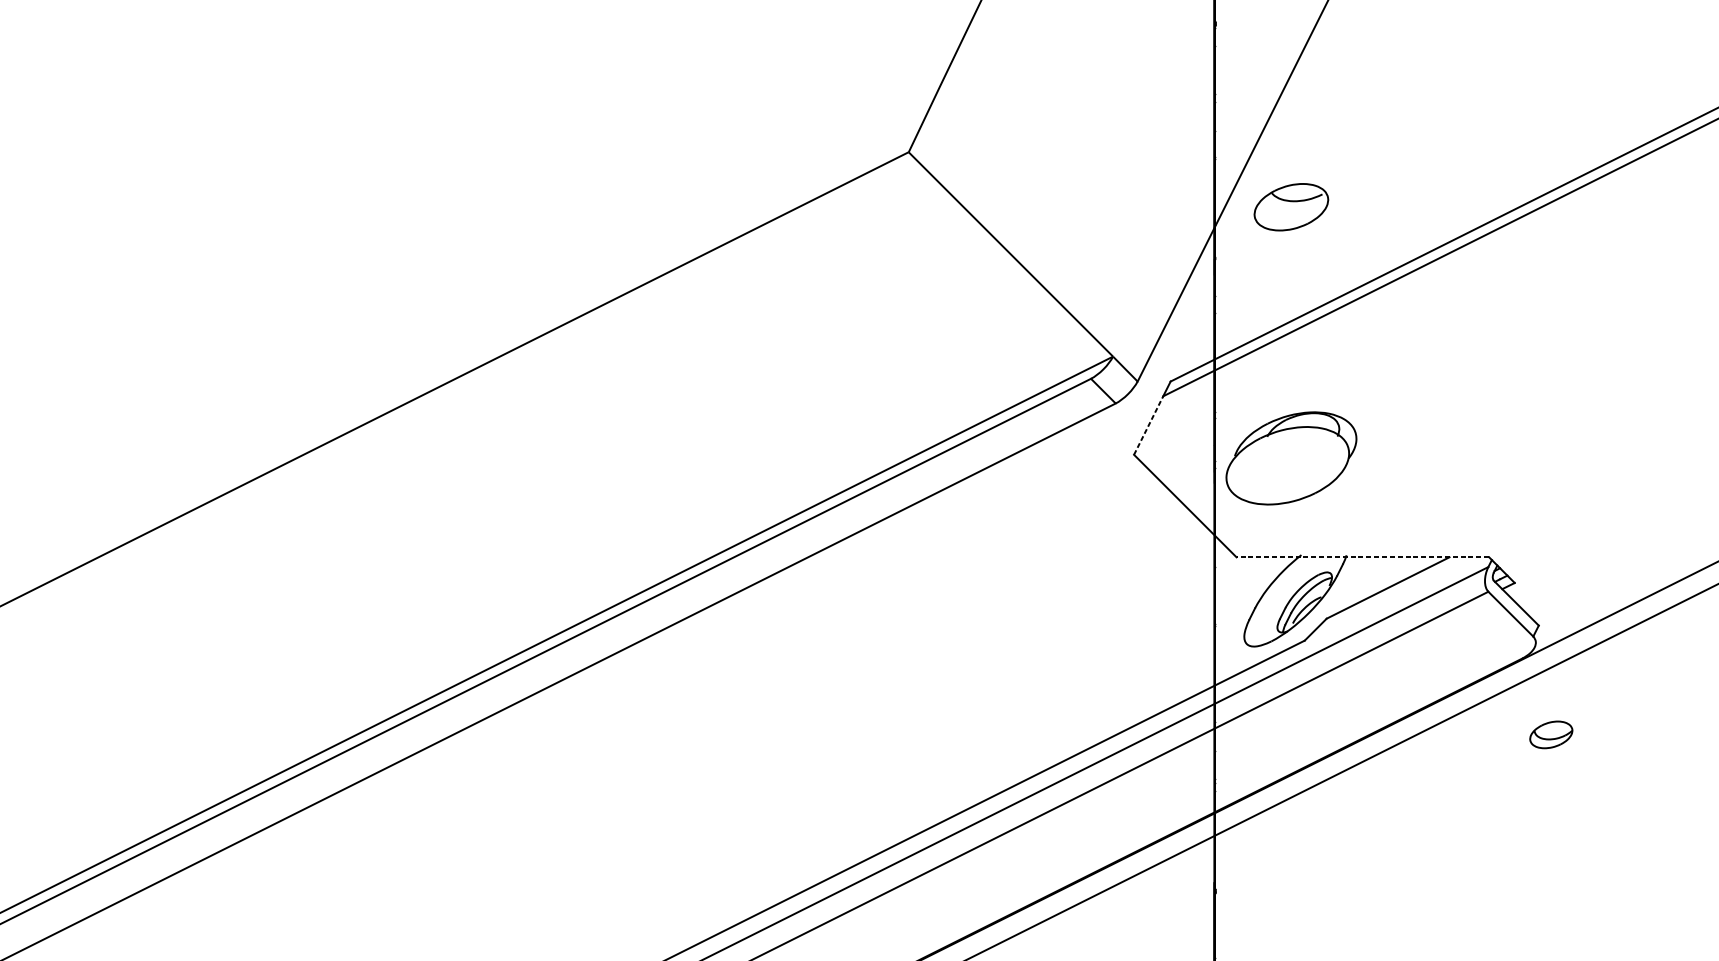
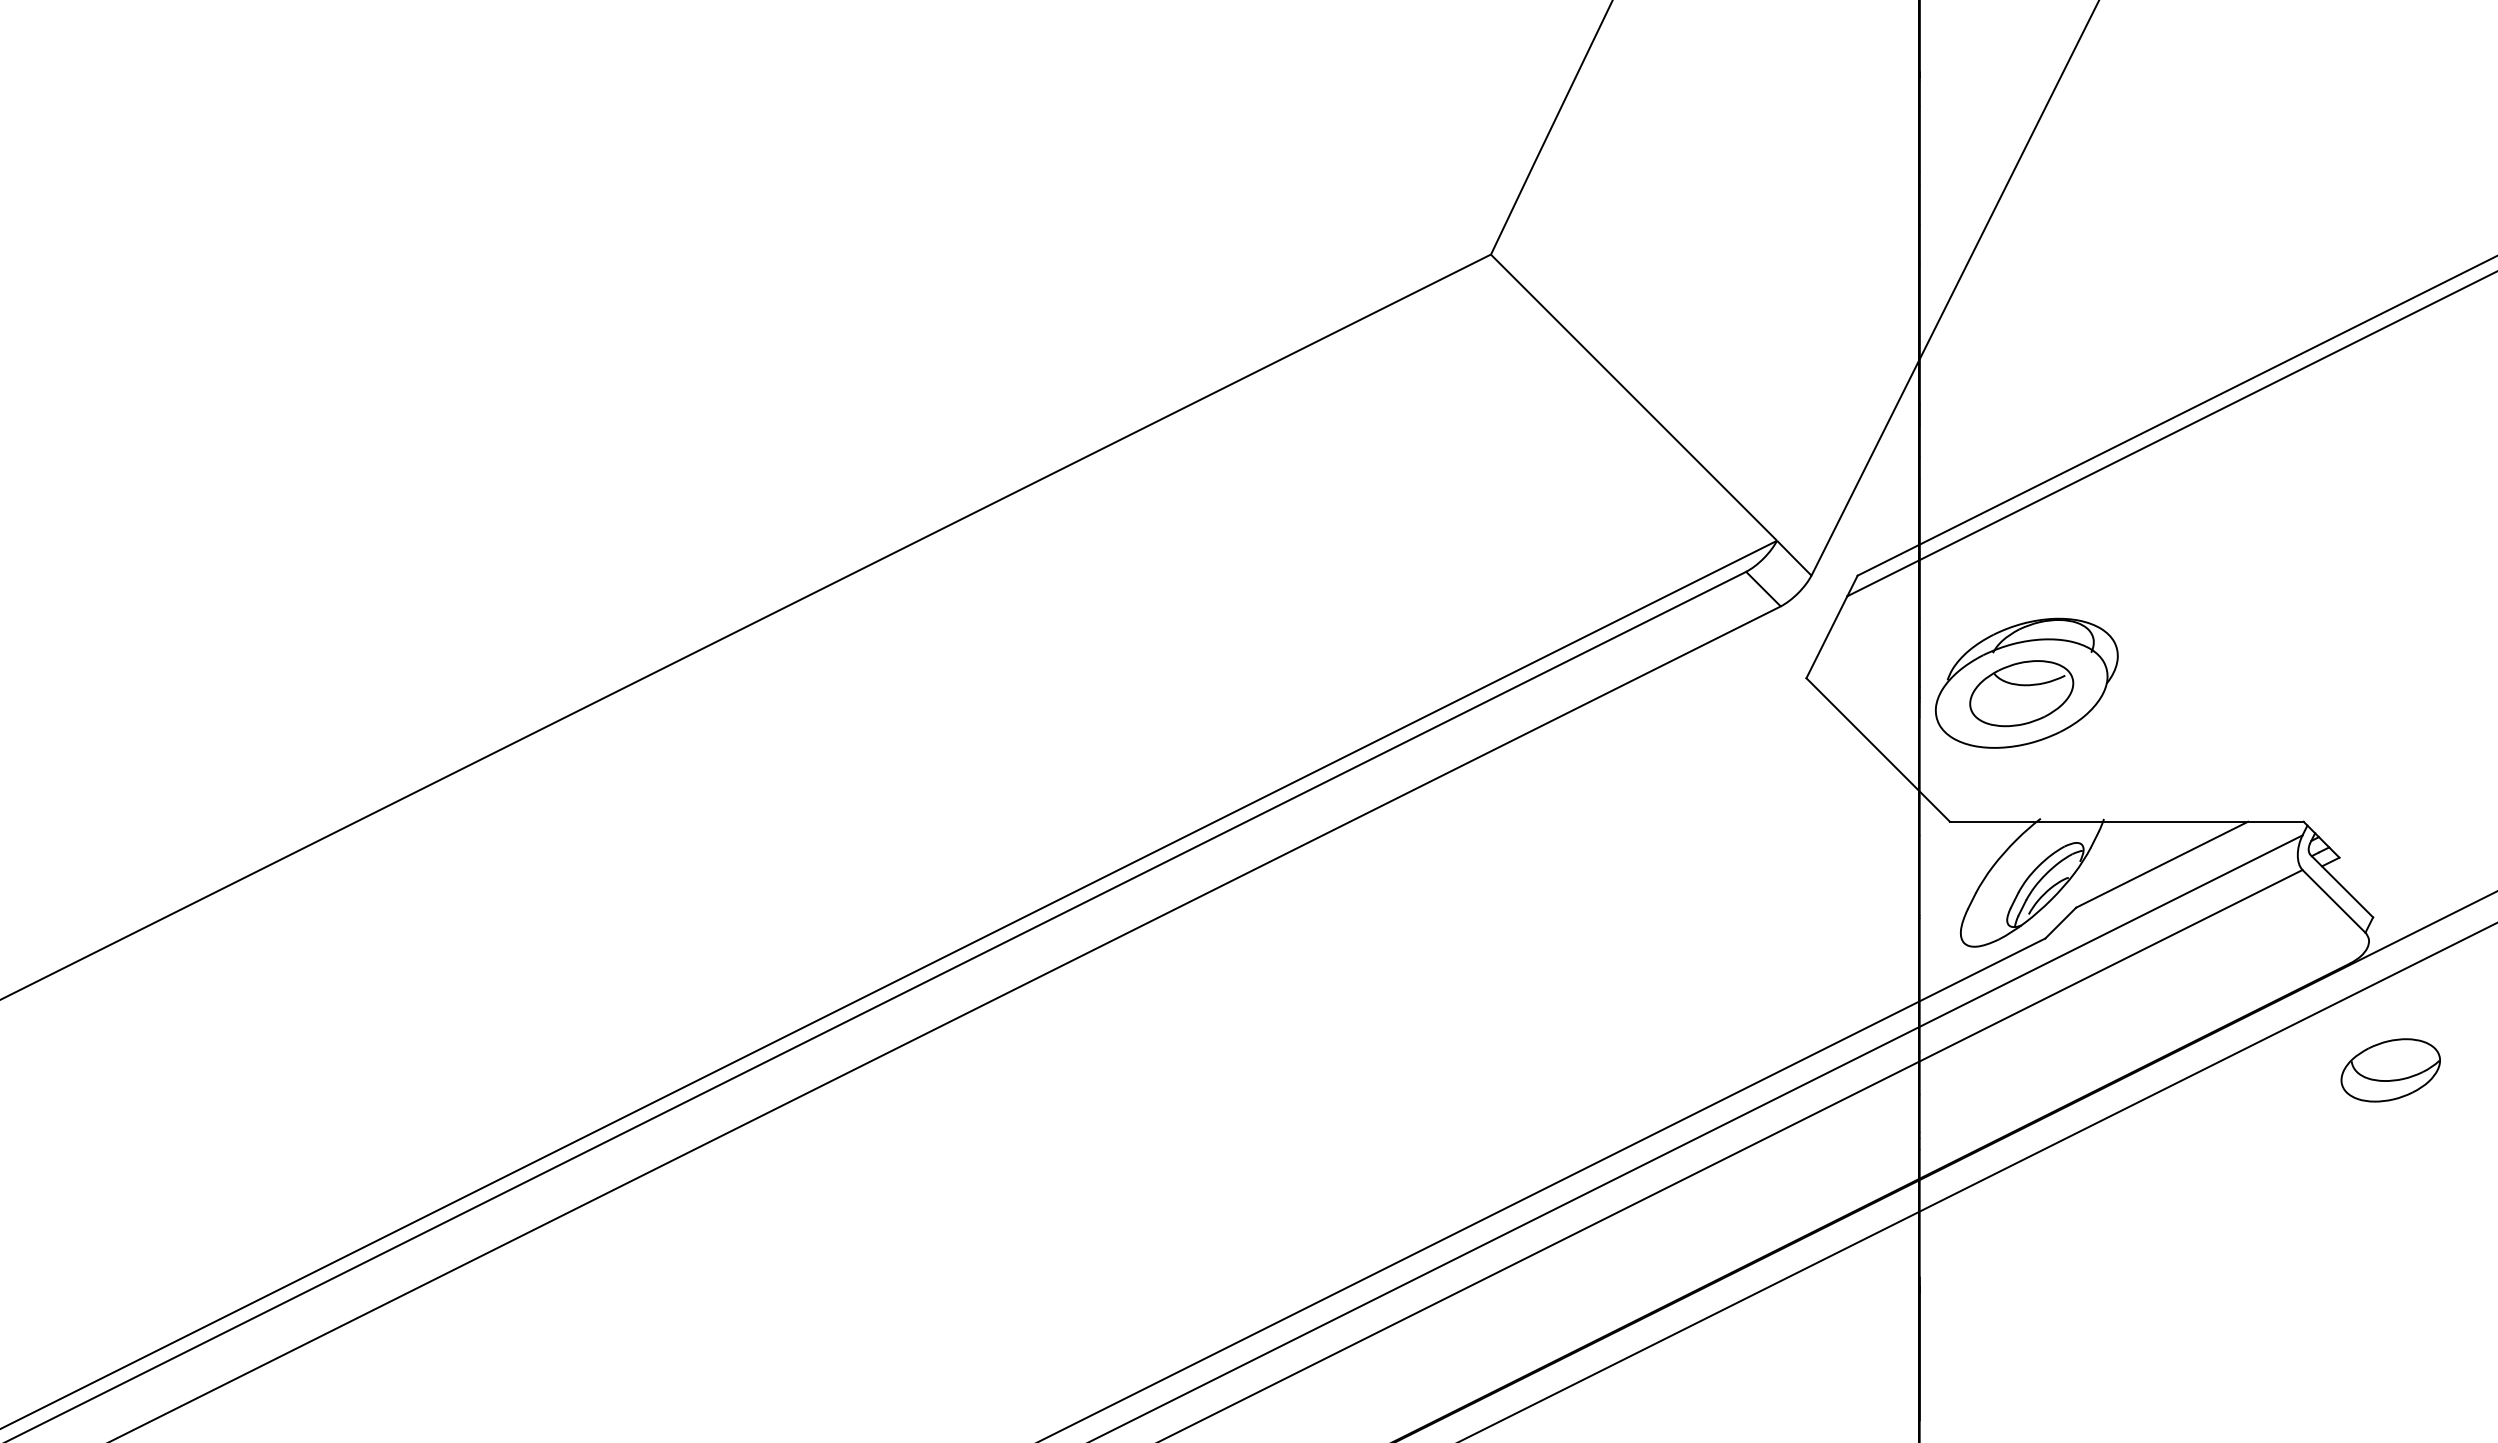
part: (1291, 207) -> (2021, 693), moved
line: (1148, 425) -> (1826, 637), dashed -> solid
line: (1362, 557) -> (2126, 821), dashed -> solid
part: (1551, 734) -> (2390, 1070), size x1.67

